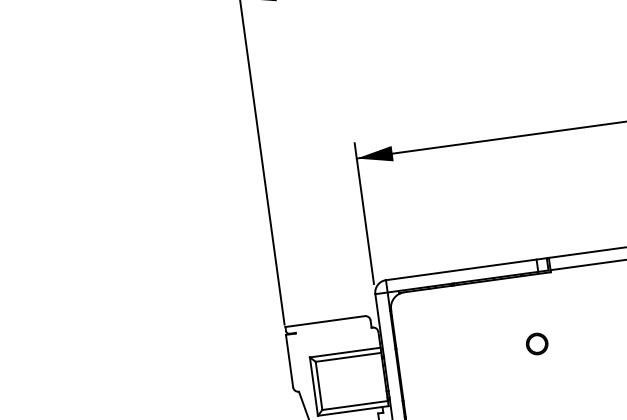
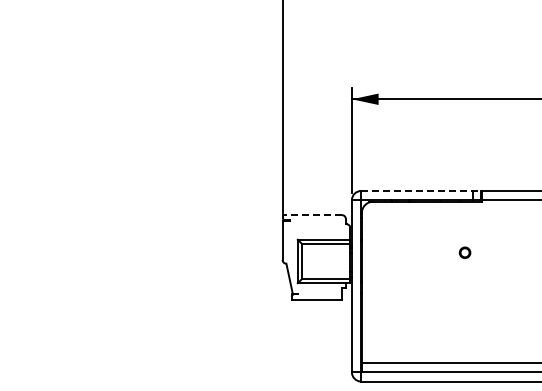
line: (465, 269) -> (420, 191), solid -> dashed
line: (325, 322) -> (312, 215), solid -> dashed
circle: (536, 343) -> (464, 252), size x0.7

